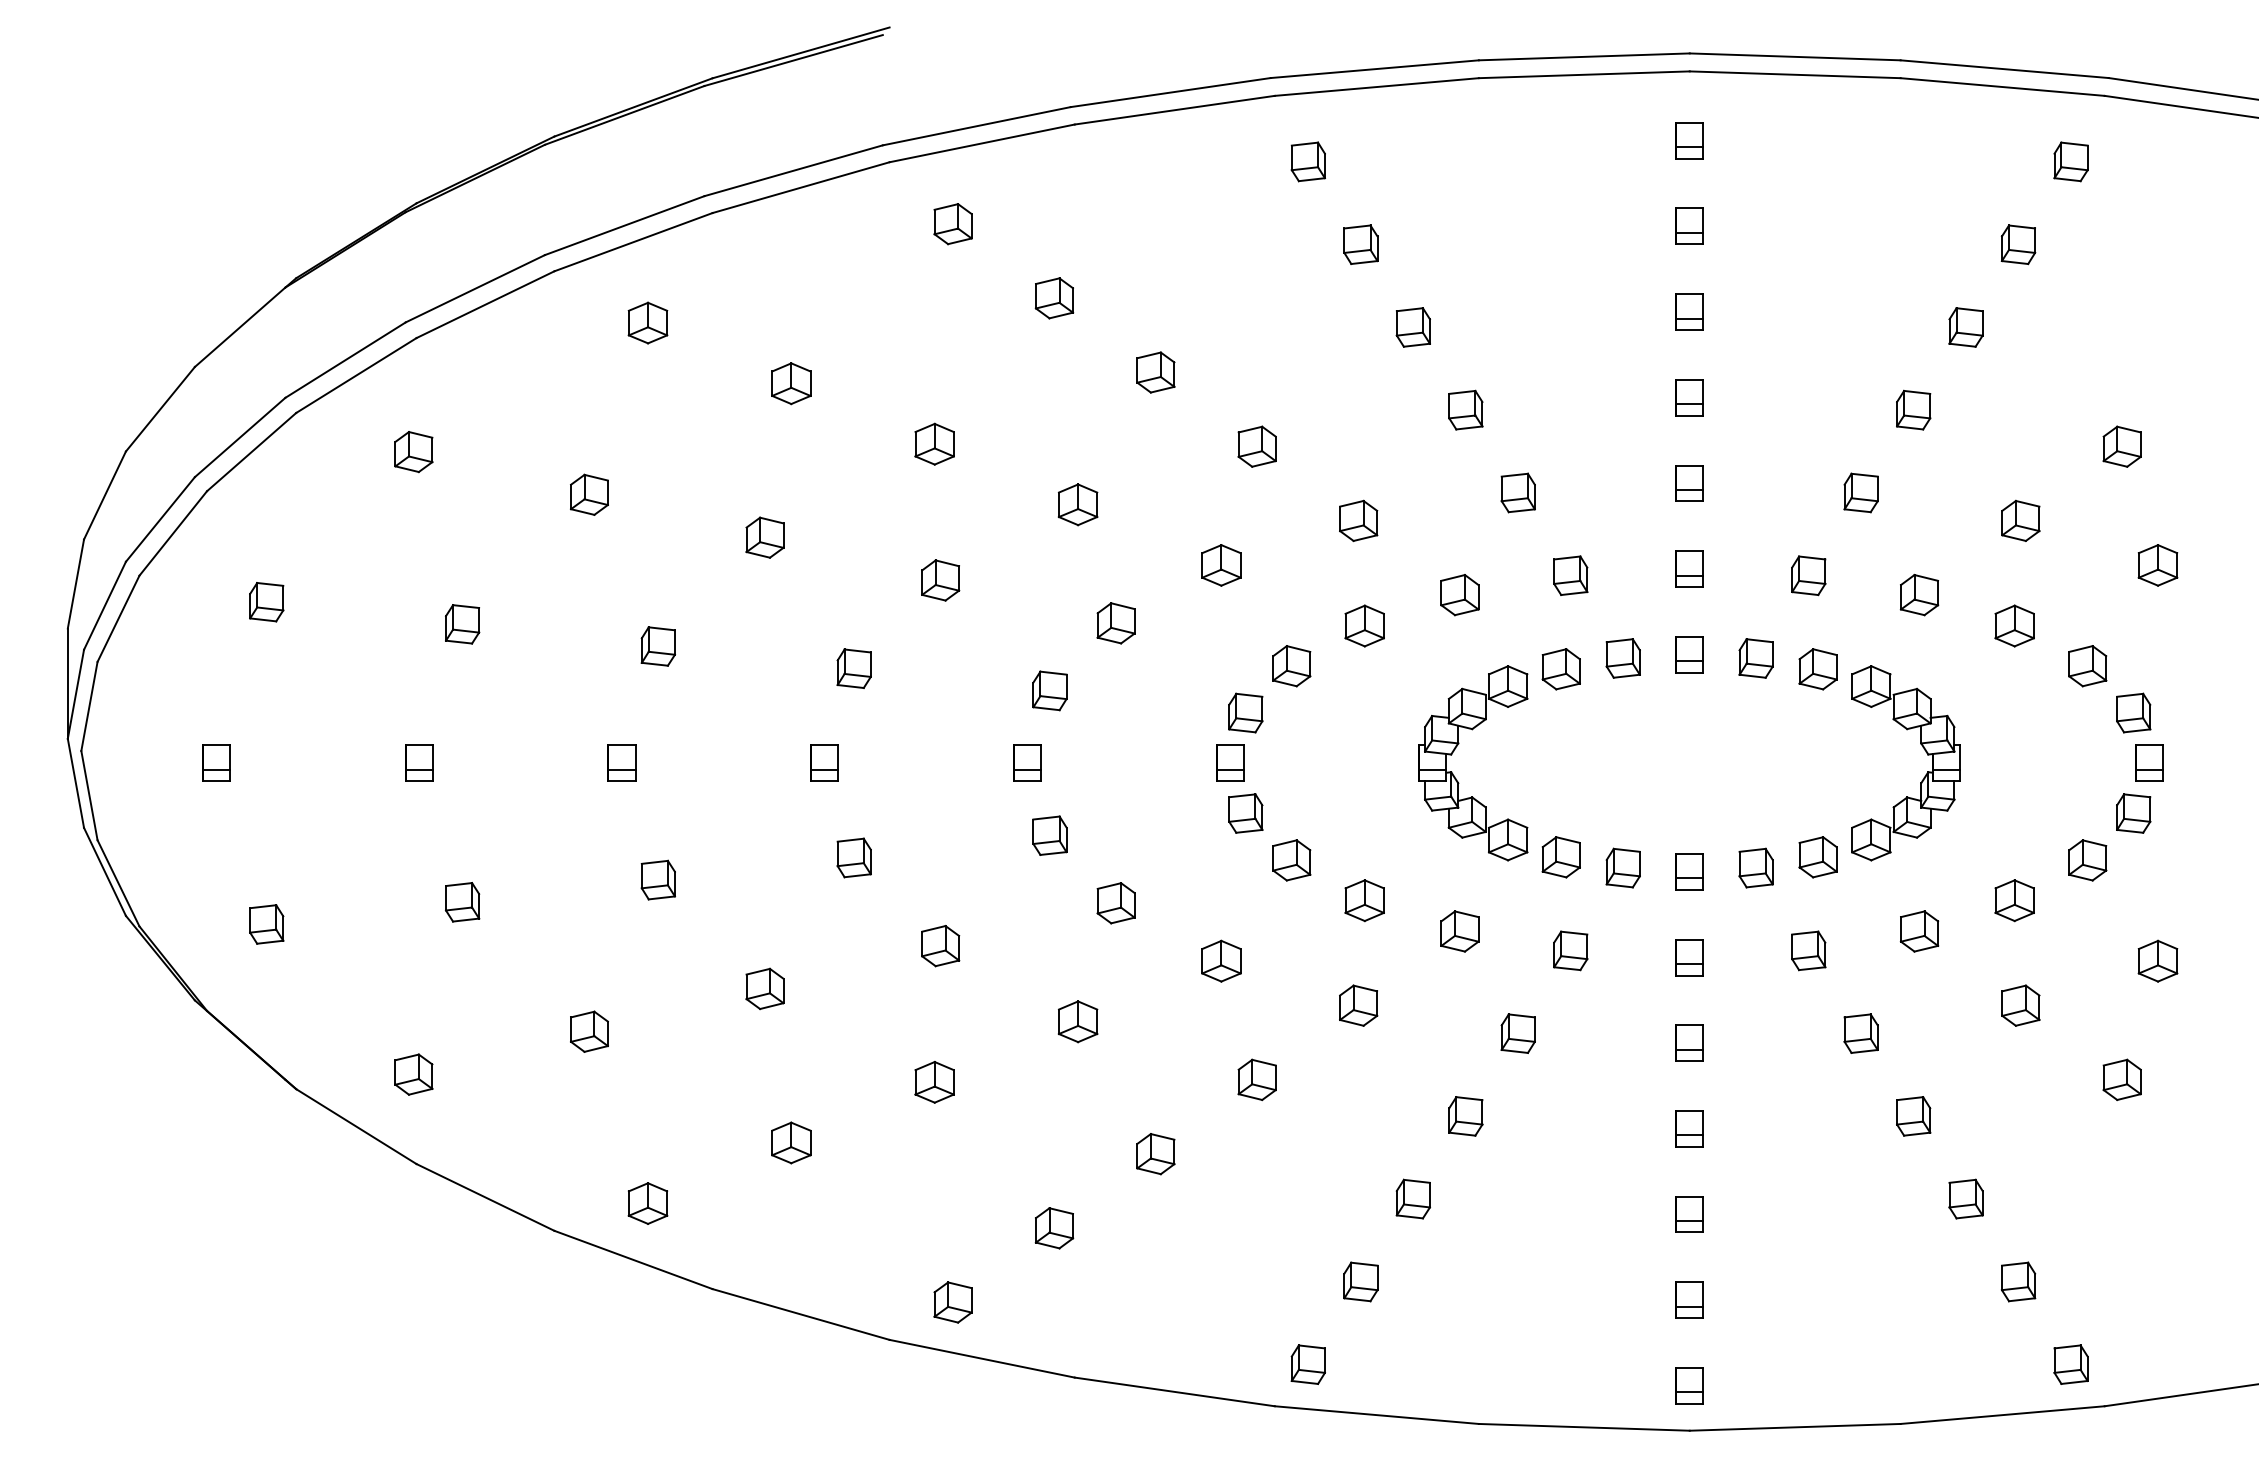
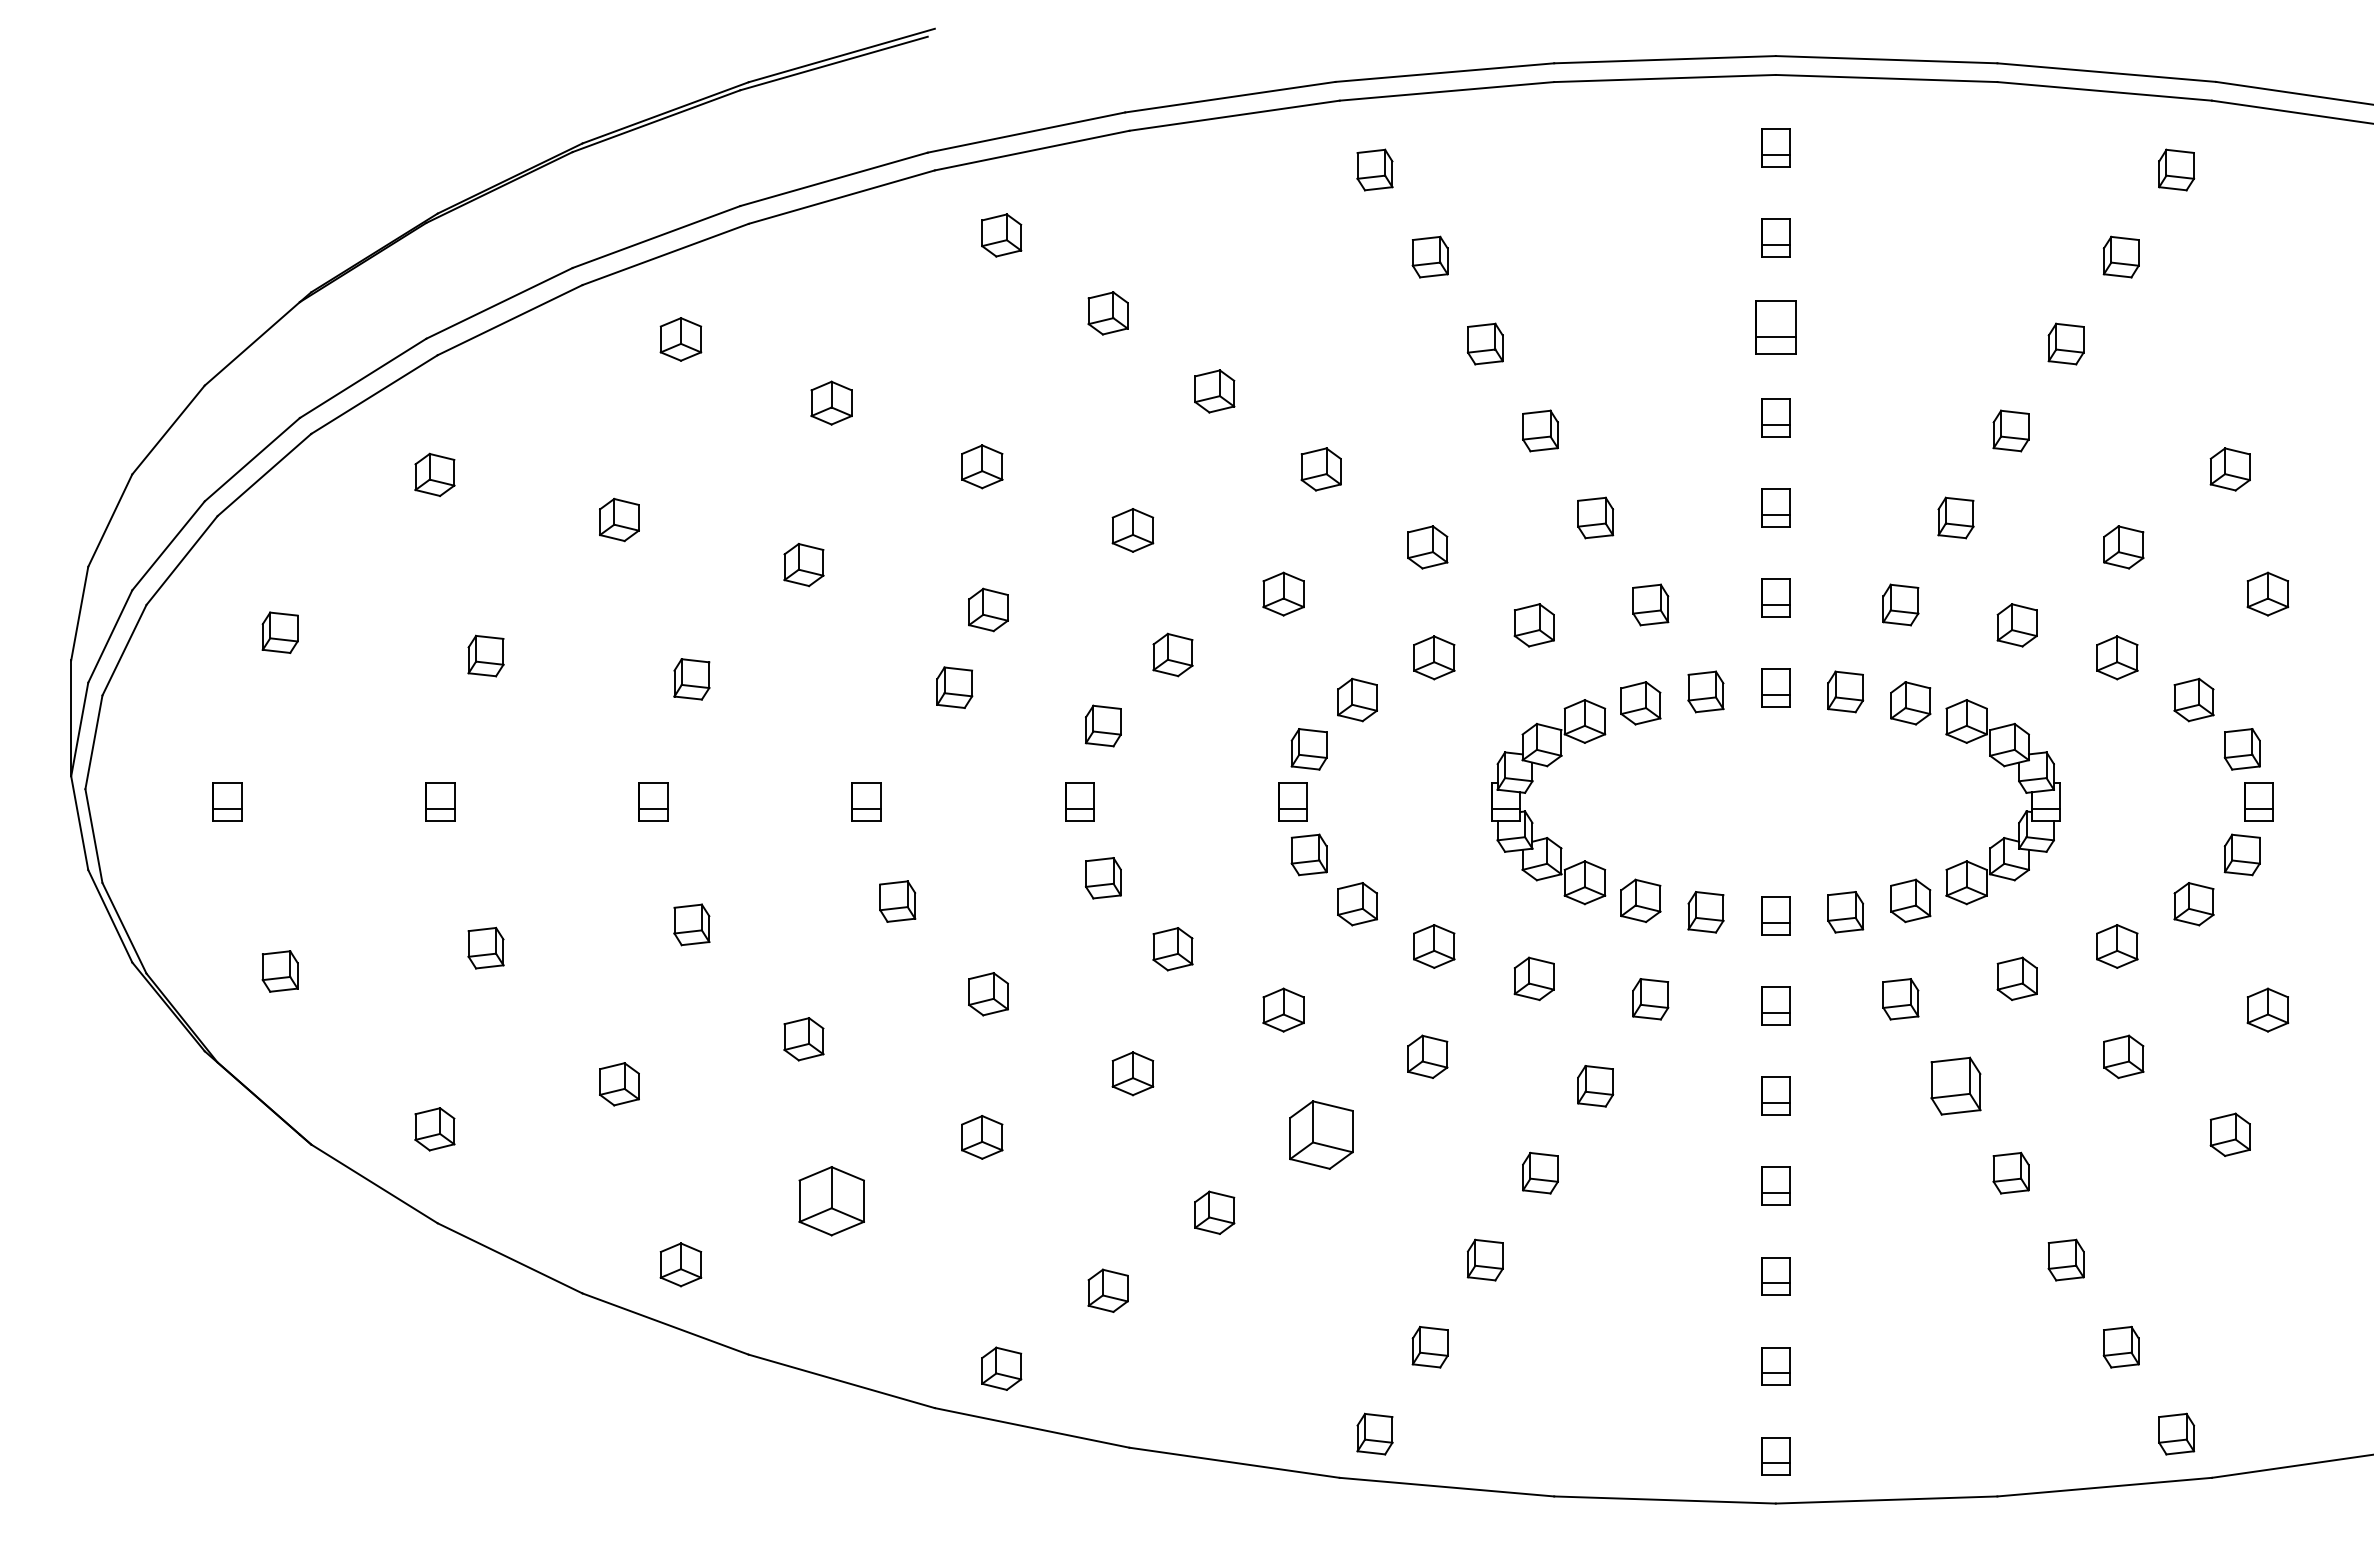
part: (1689, 311) -> (1775, 327), size x1.4
part: (854, 668) -> (954, 687), moved
part: (1860, 1033) -> (1955, 1086), size x1.4
part: (1256, 1079) -> (1320, 1134), size x1.6
part: (791, 1142) -> (831, 1200), size x1.6

